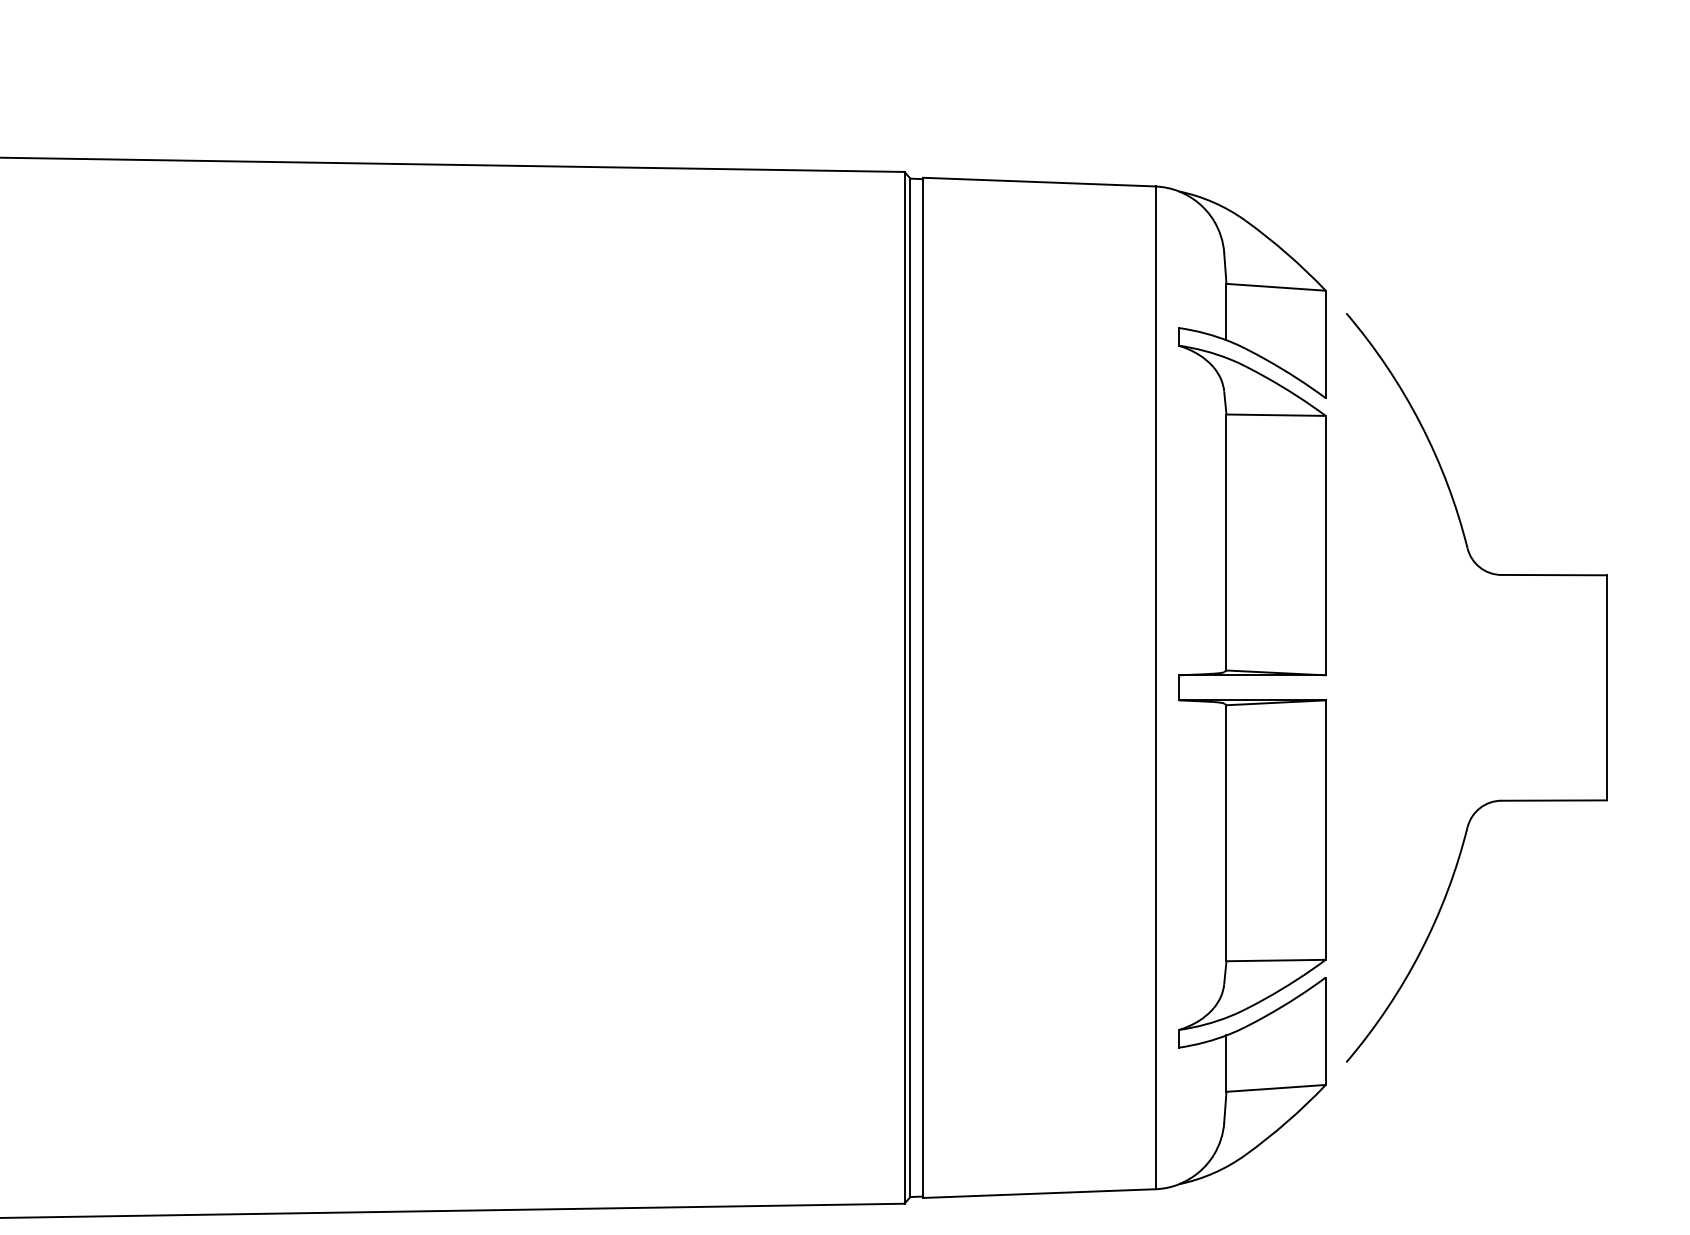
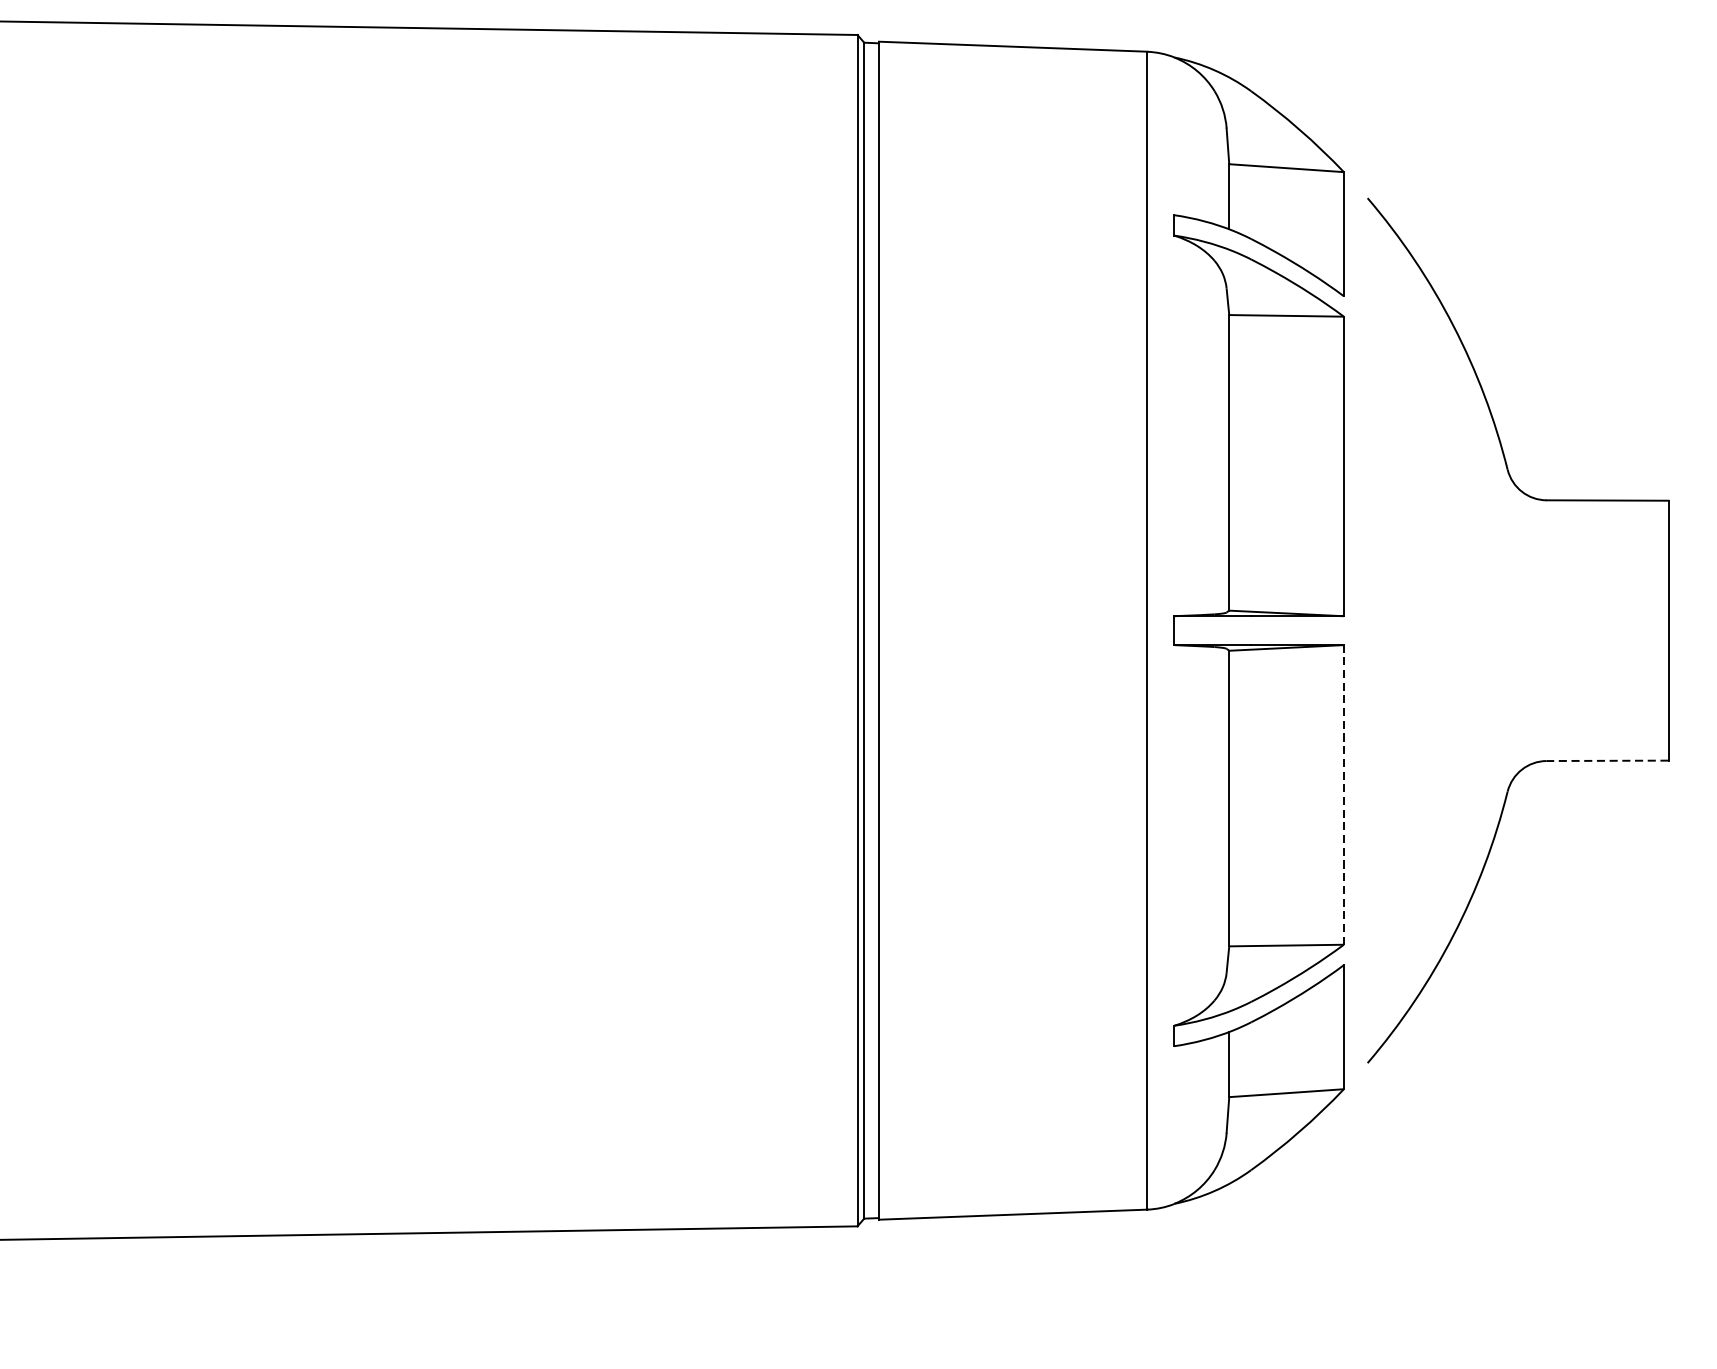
line: (1554, 800) -> (1608, 760), solid -> dashed
line: (1325, 830) -> (1343, 795), solid -> dashed

